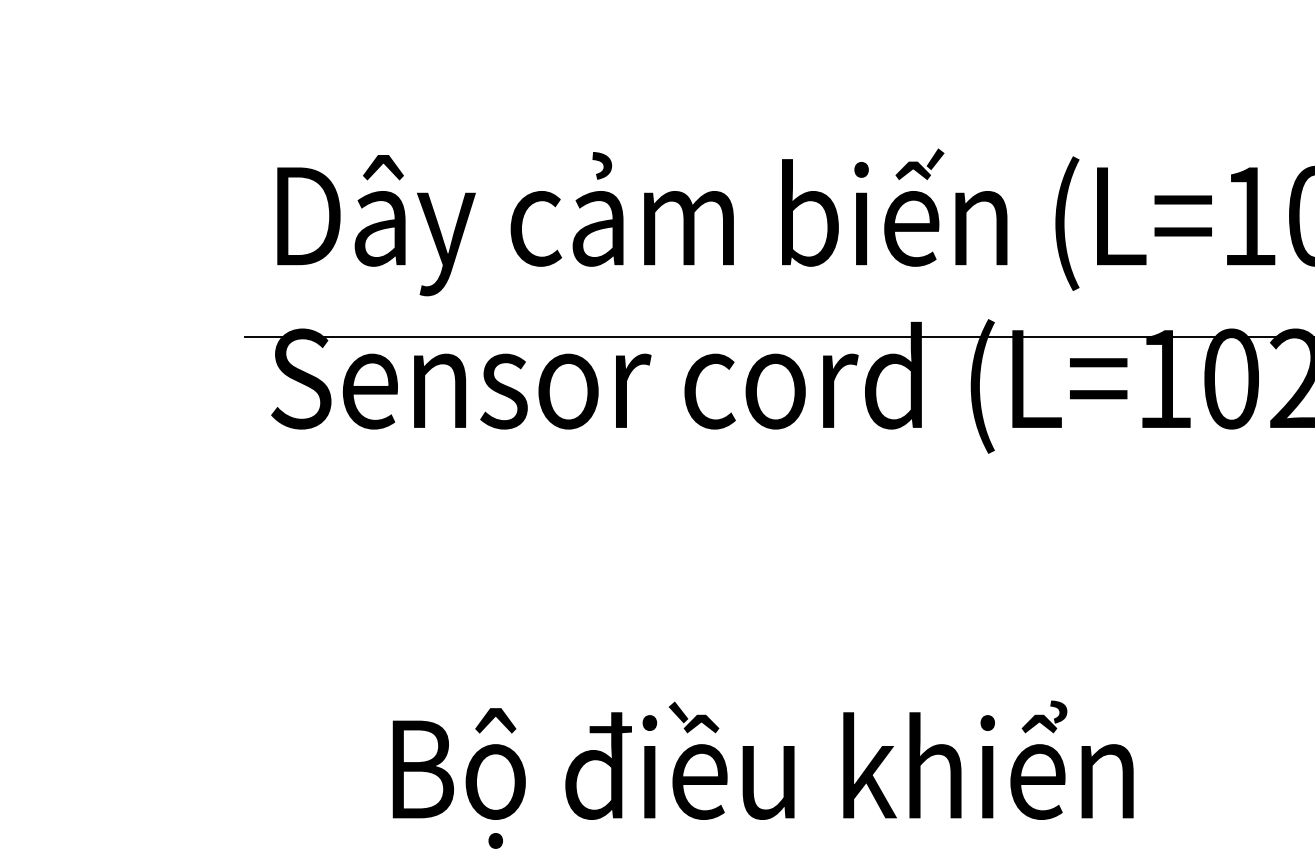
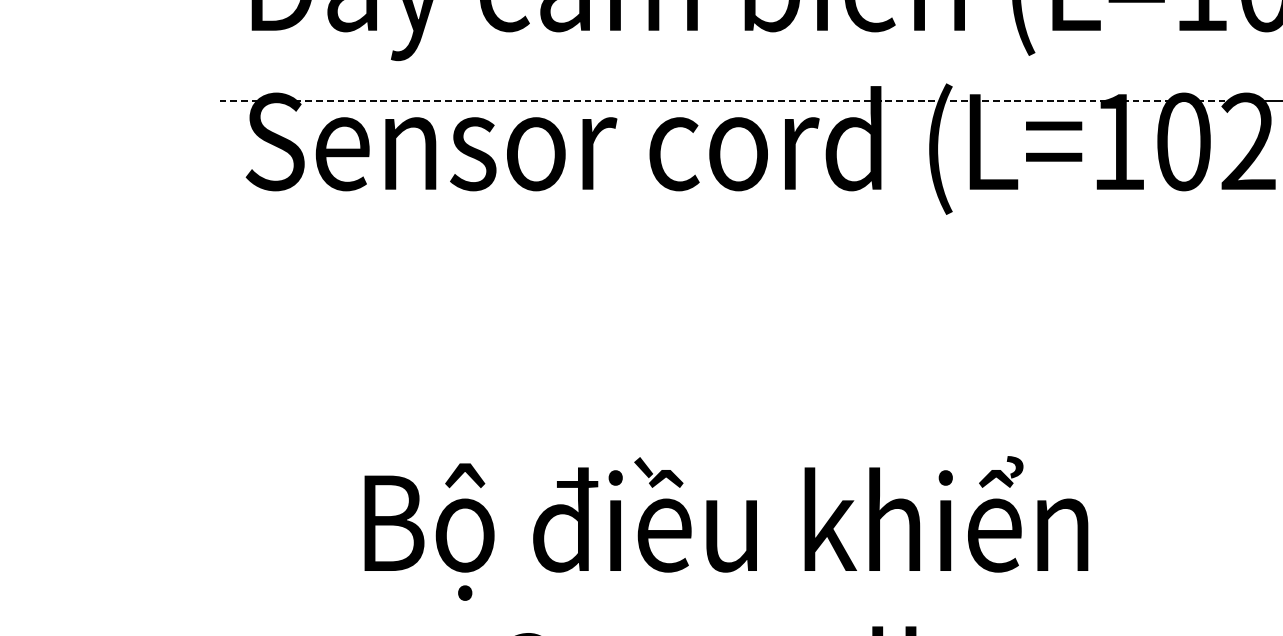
line: (764, 337) -> (727, 101), solid -> dashed

